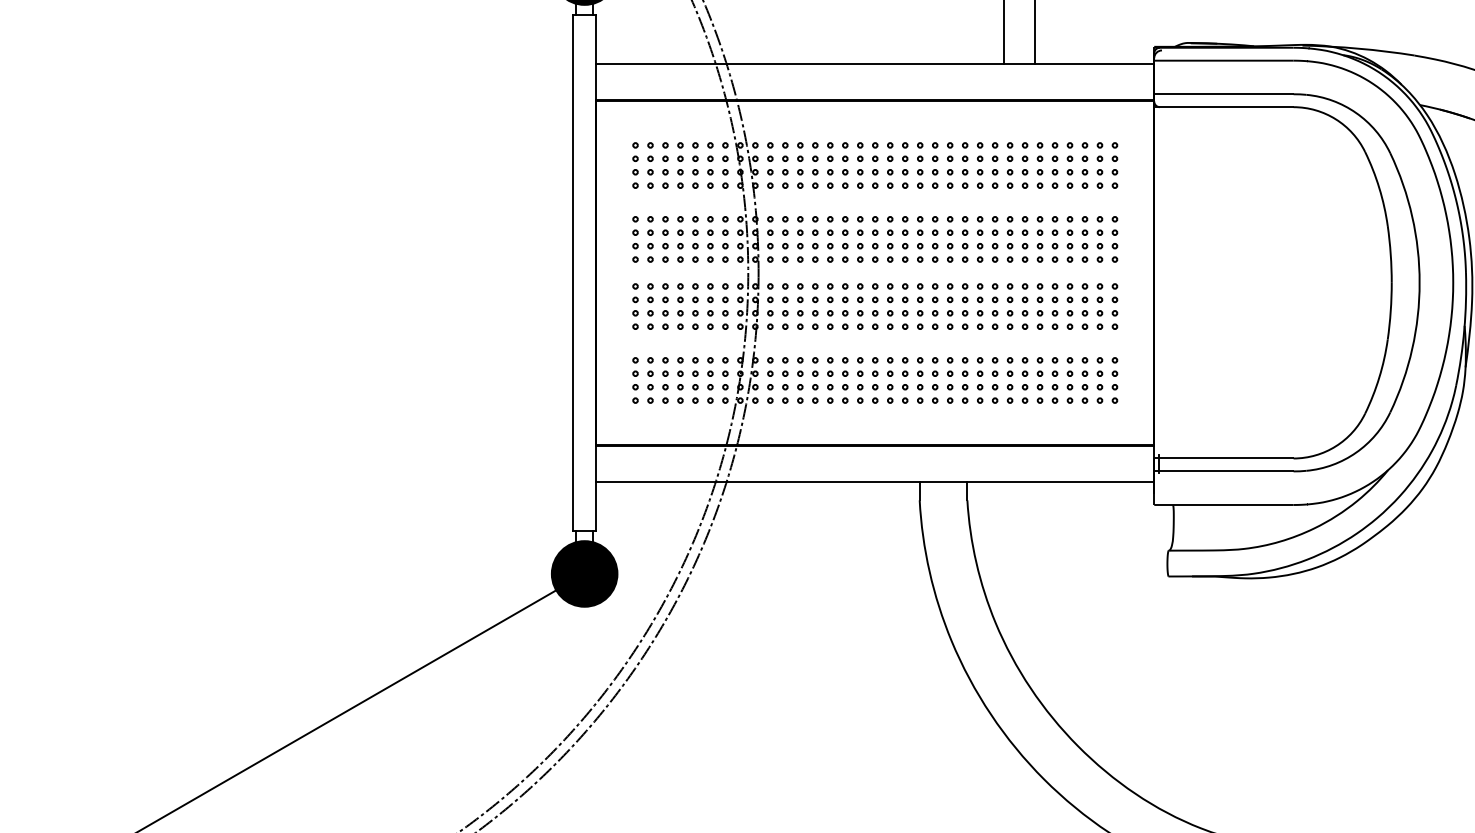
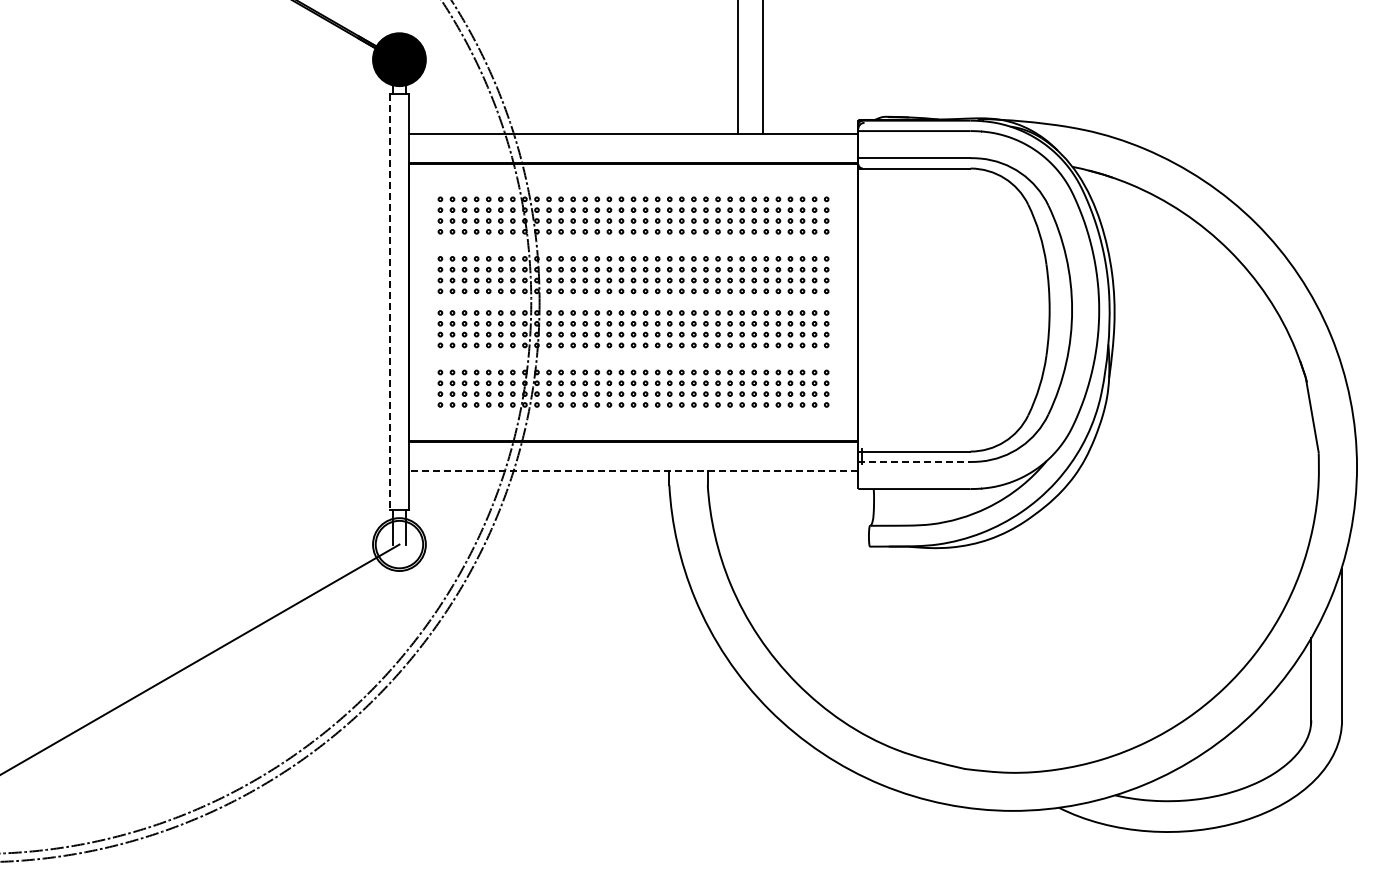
line: (573, 273) -> (390, 302), solid -> dashed
line: (1223, 470) -> (914, 461), solid -> dashed
line: (875, 481) -> (633, 470), solid -> dashed
fill: (584, 573) -> (399, 544), removed

